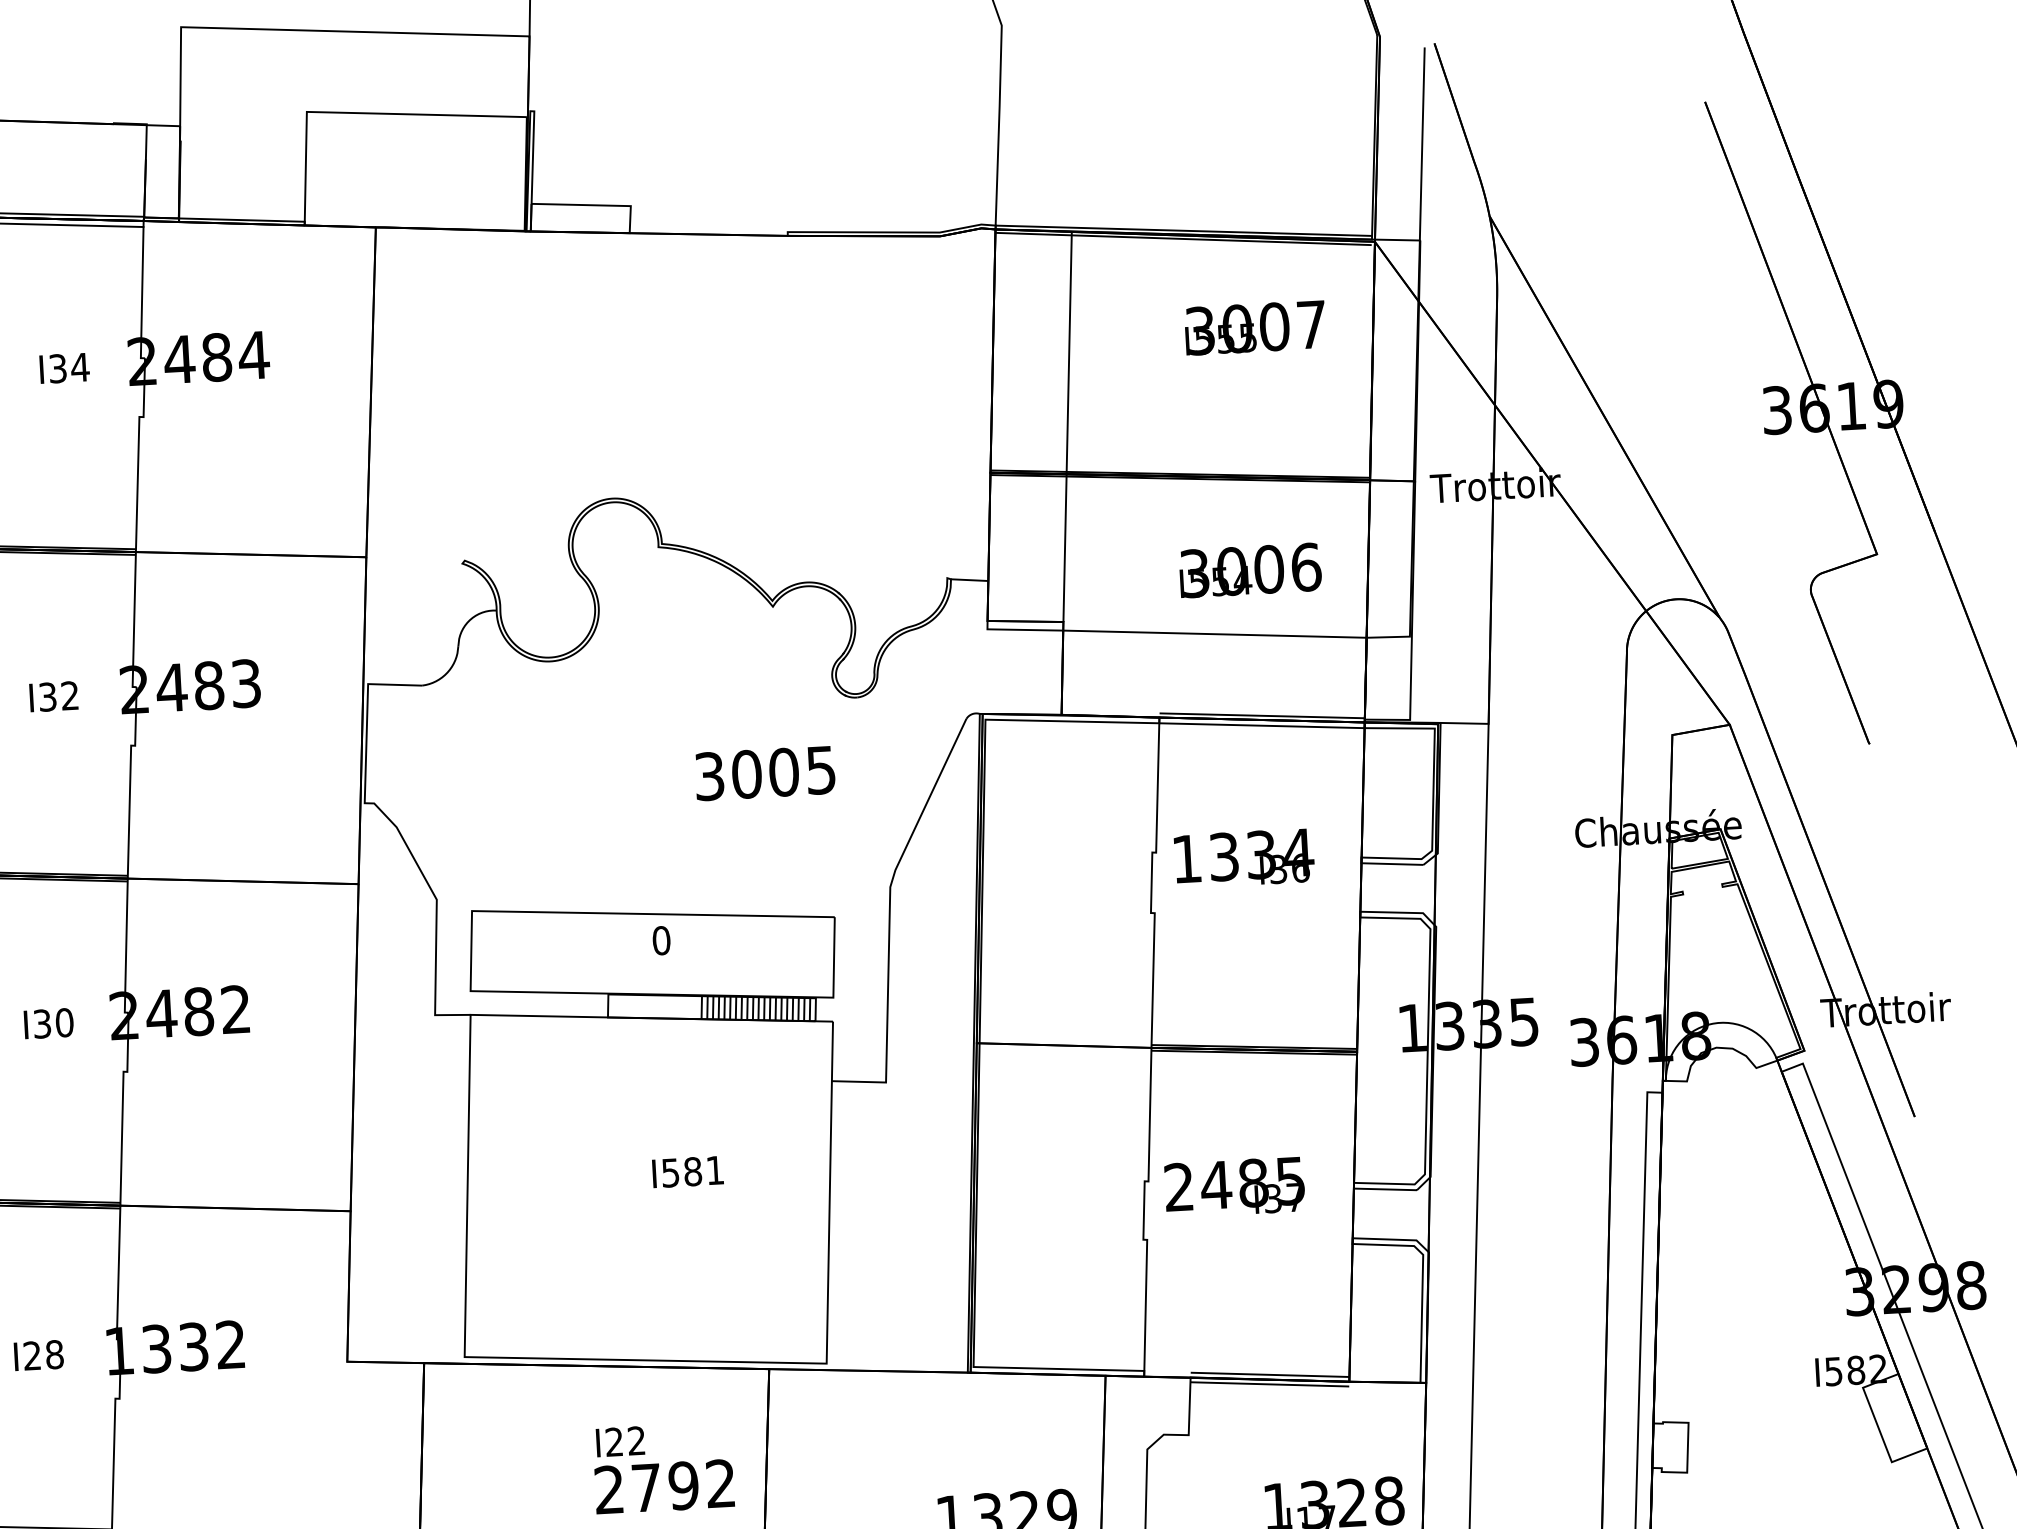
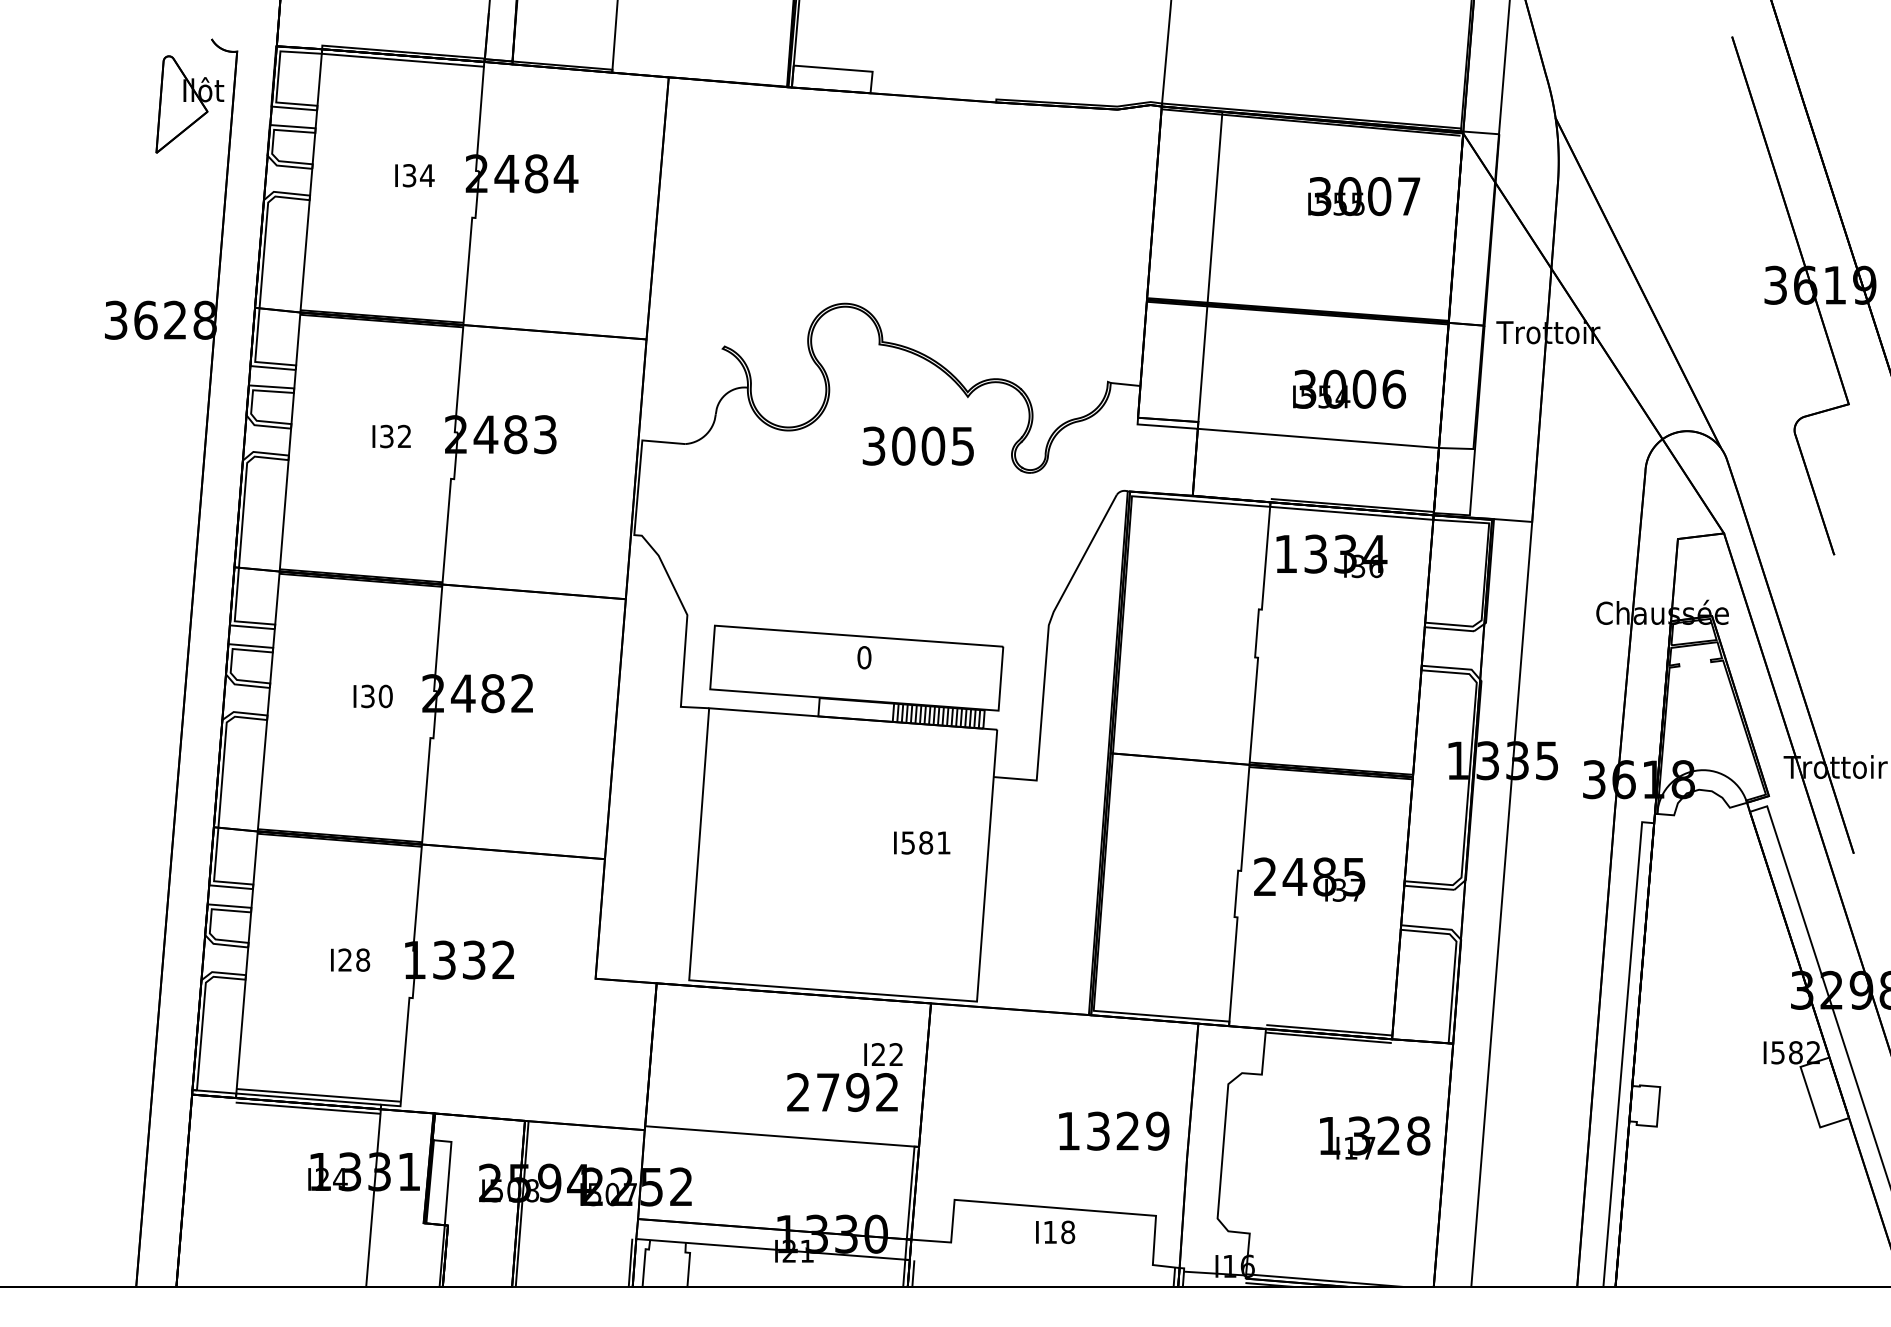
text: (764, 772) -> (917, 445), moved
text: (1243, 858) -> (1331, 556), moved
text: (688, 1171) -> (922, 842), moved
text: (620, 1441) -> (883, 1054), moved

